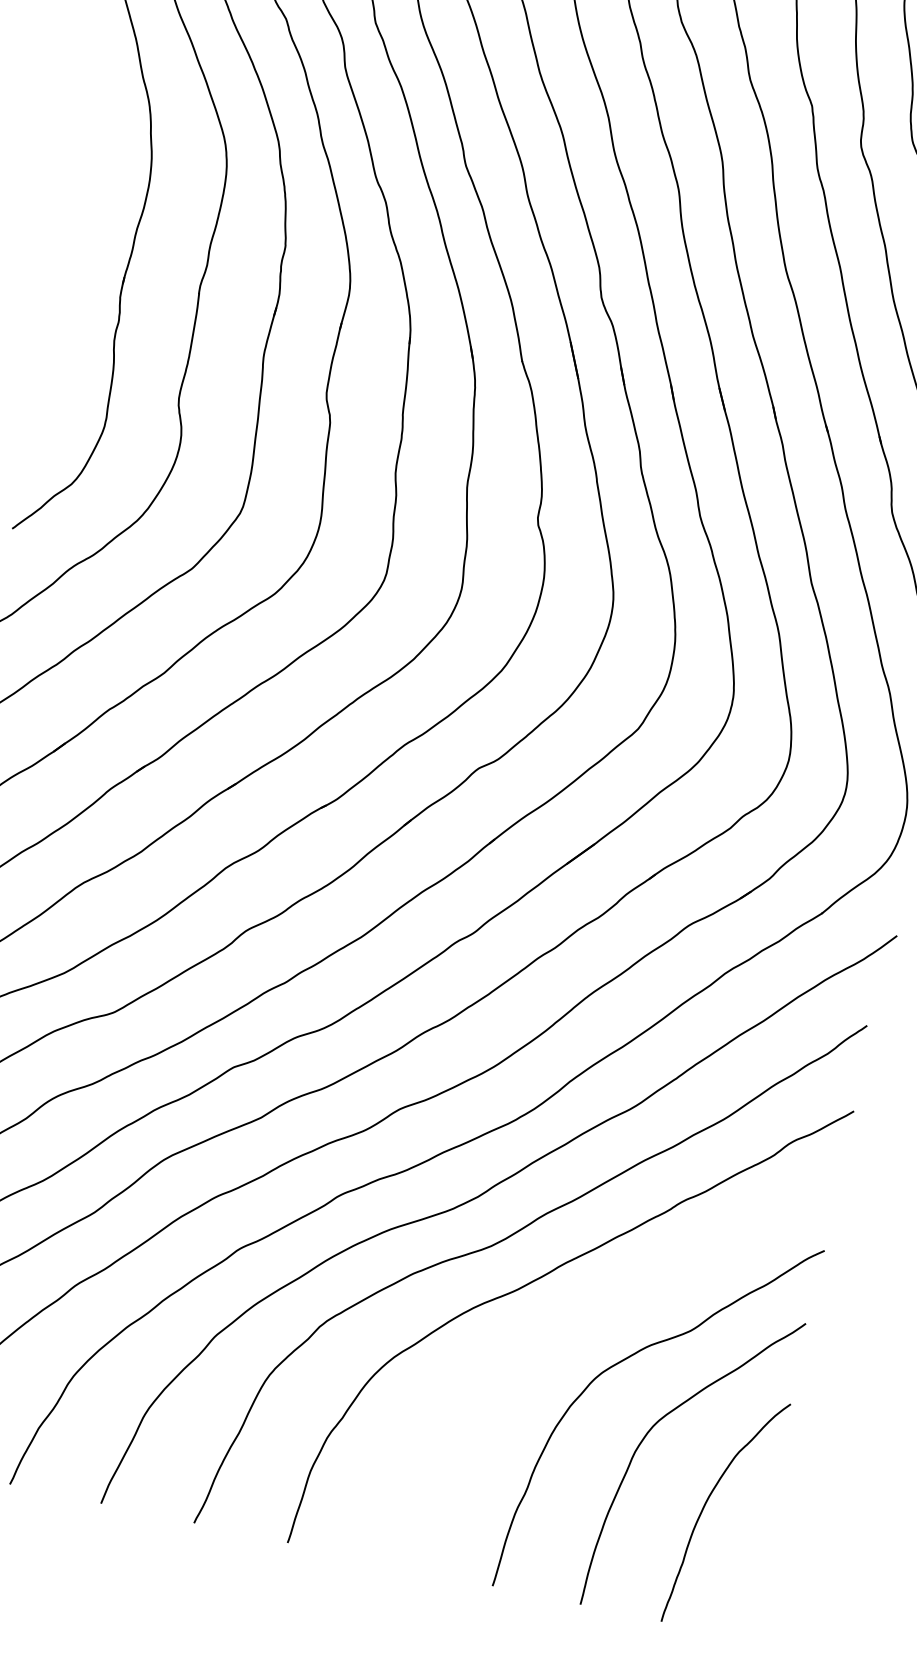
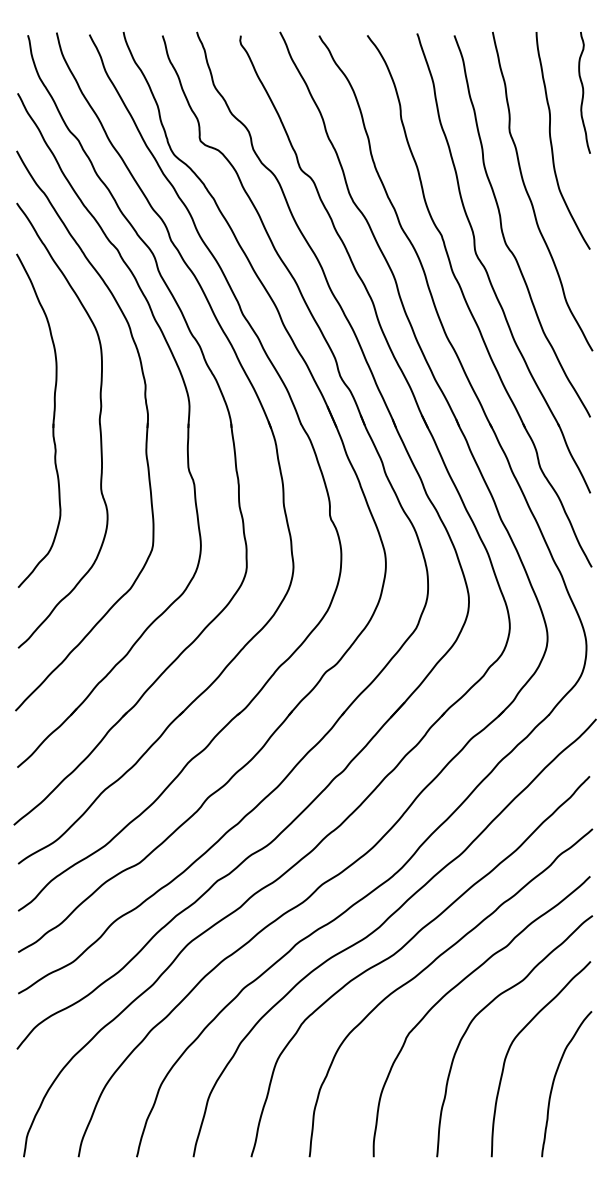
curve: (583, 1318) -> (457, 986), added

